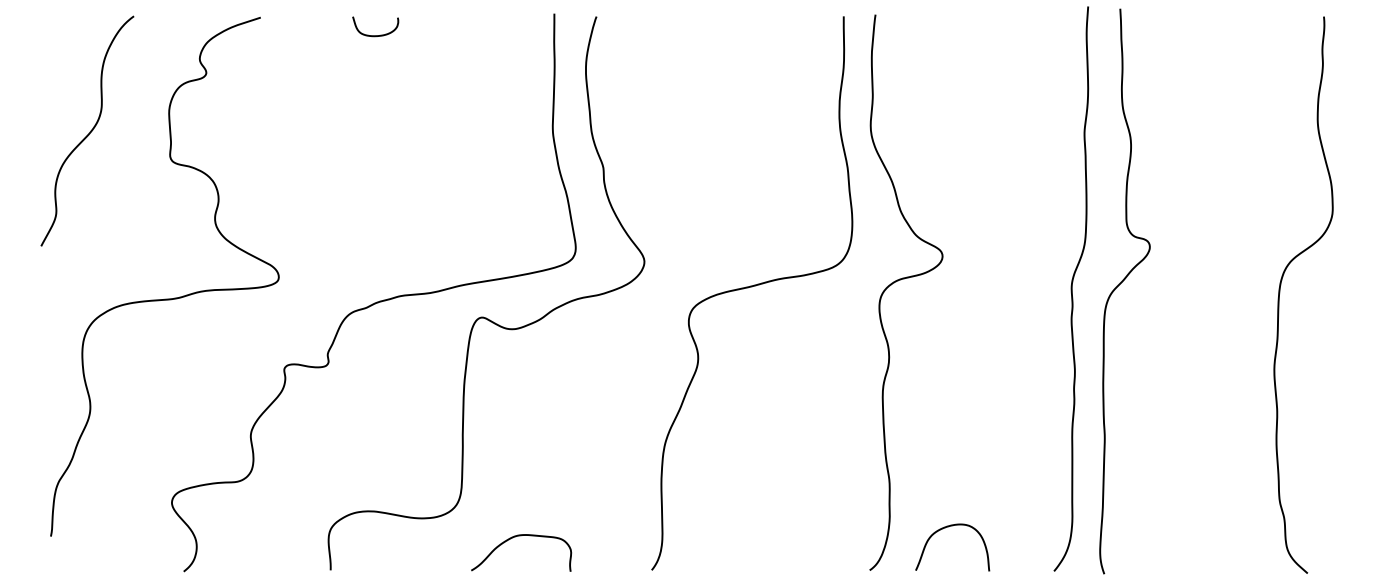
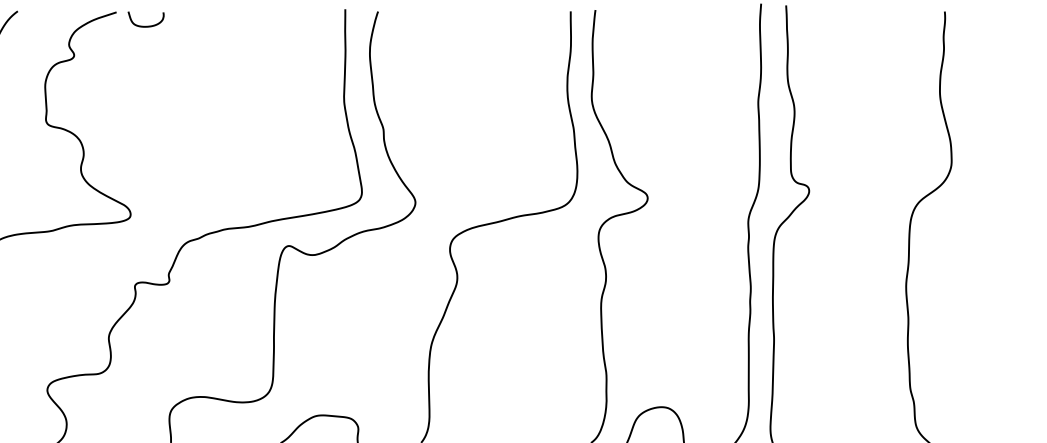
curve: (375, 35) -> (145, 26), moved

